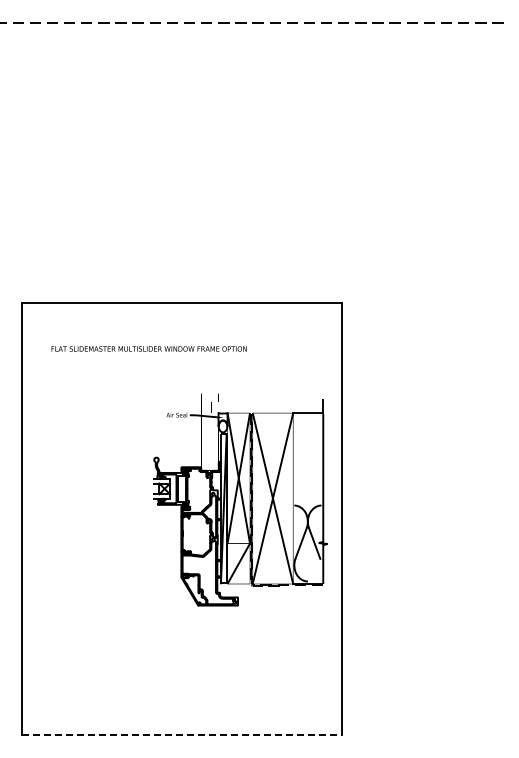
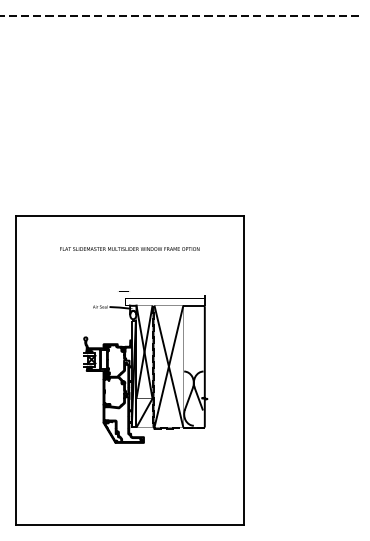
text: (148, 348) -> (129, 248), moved
part: (240, 499) -> (145, 367), moved
line: (182, 735) -> (130, 524), dashed -> solid

